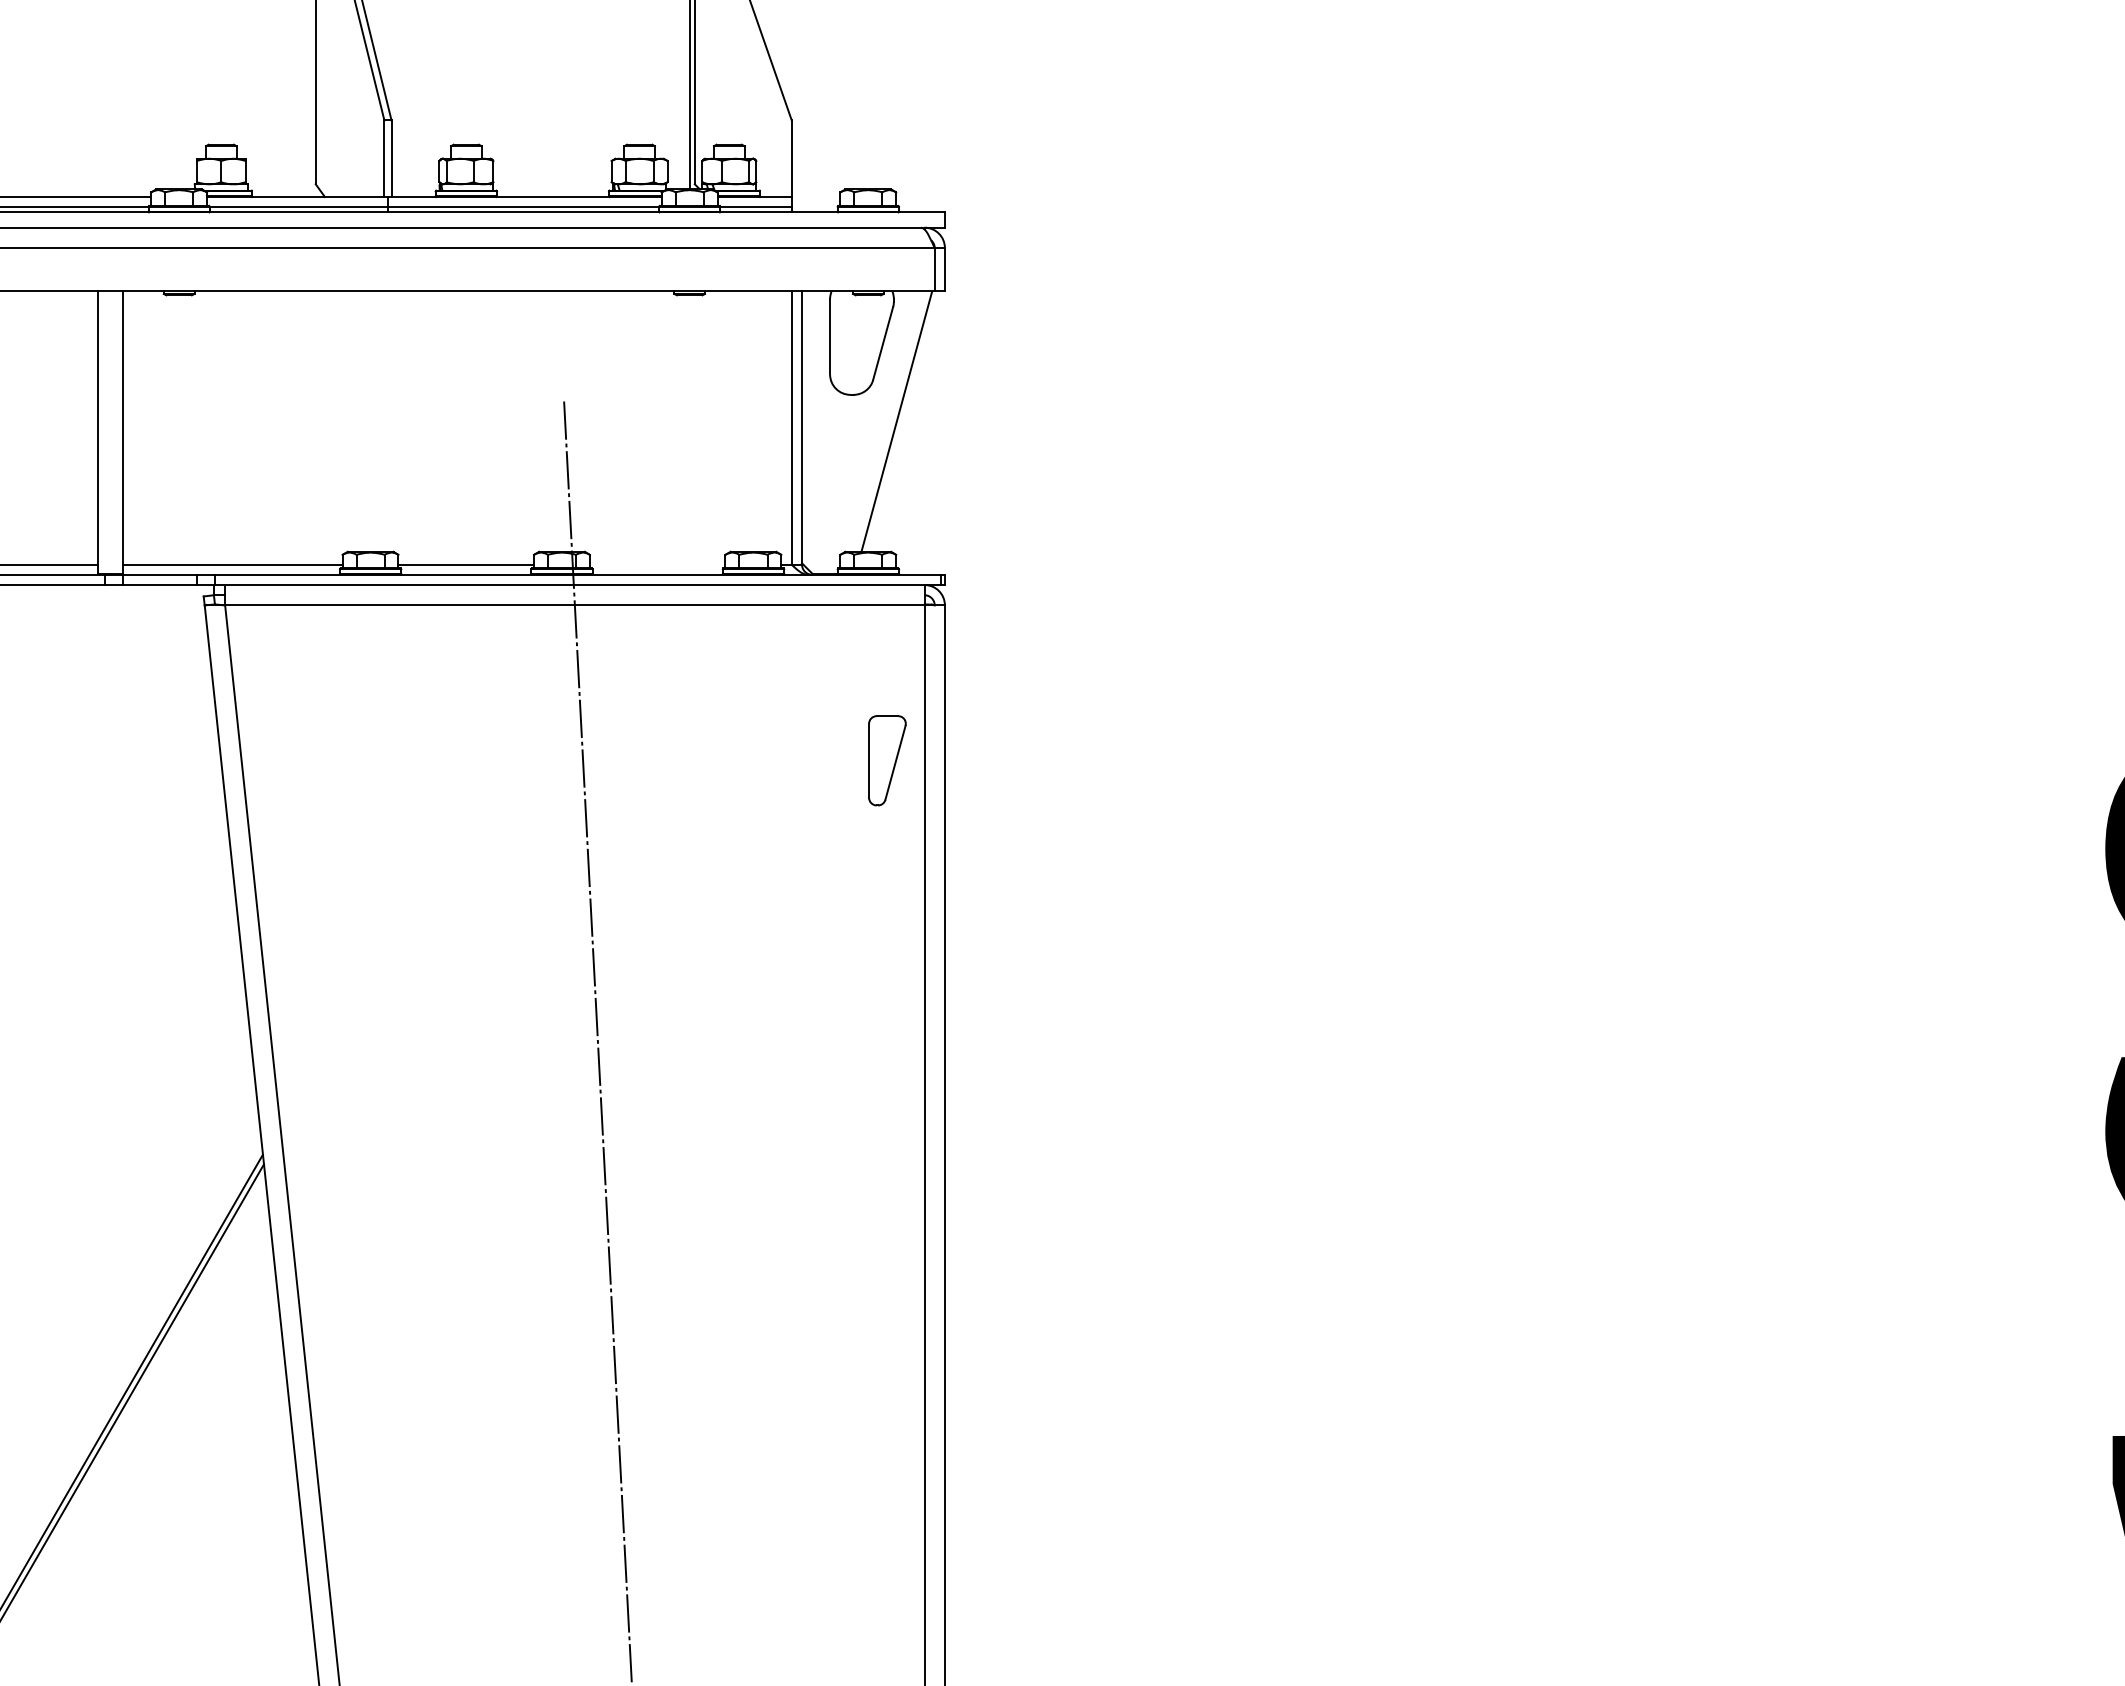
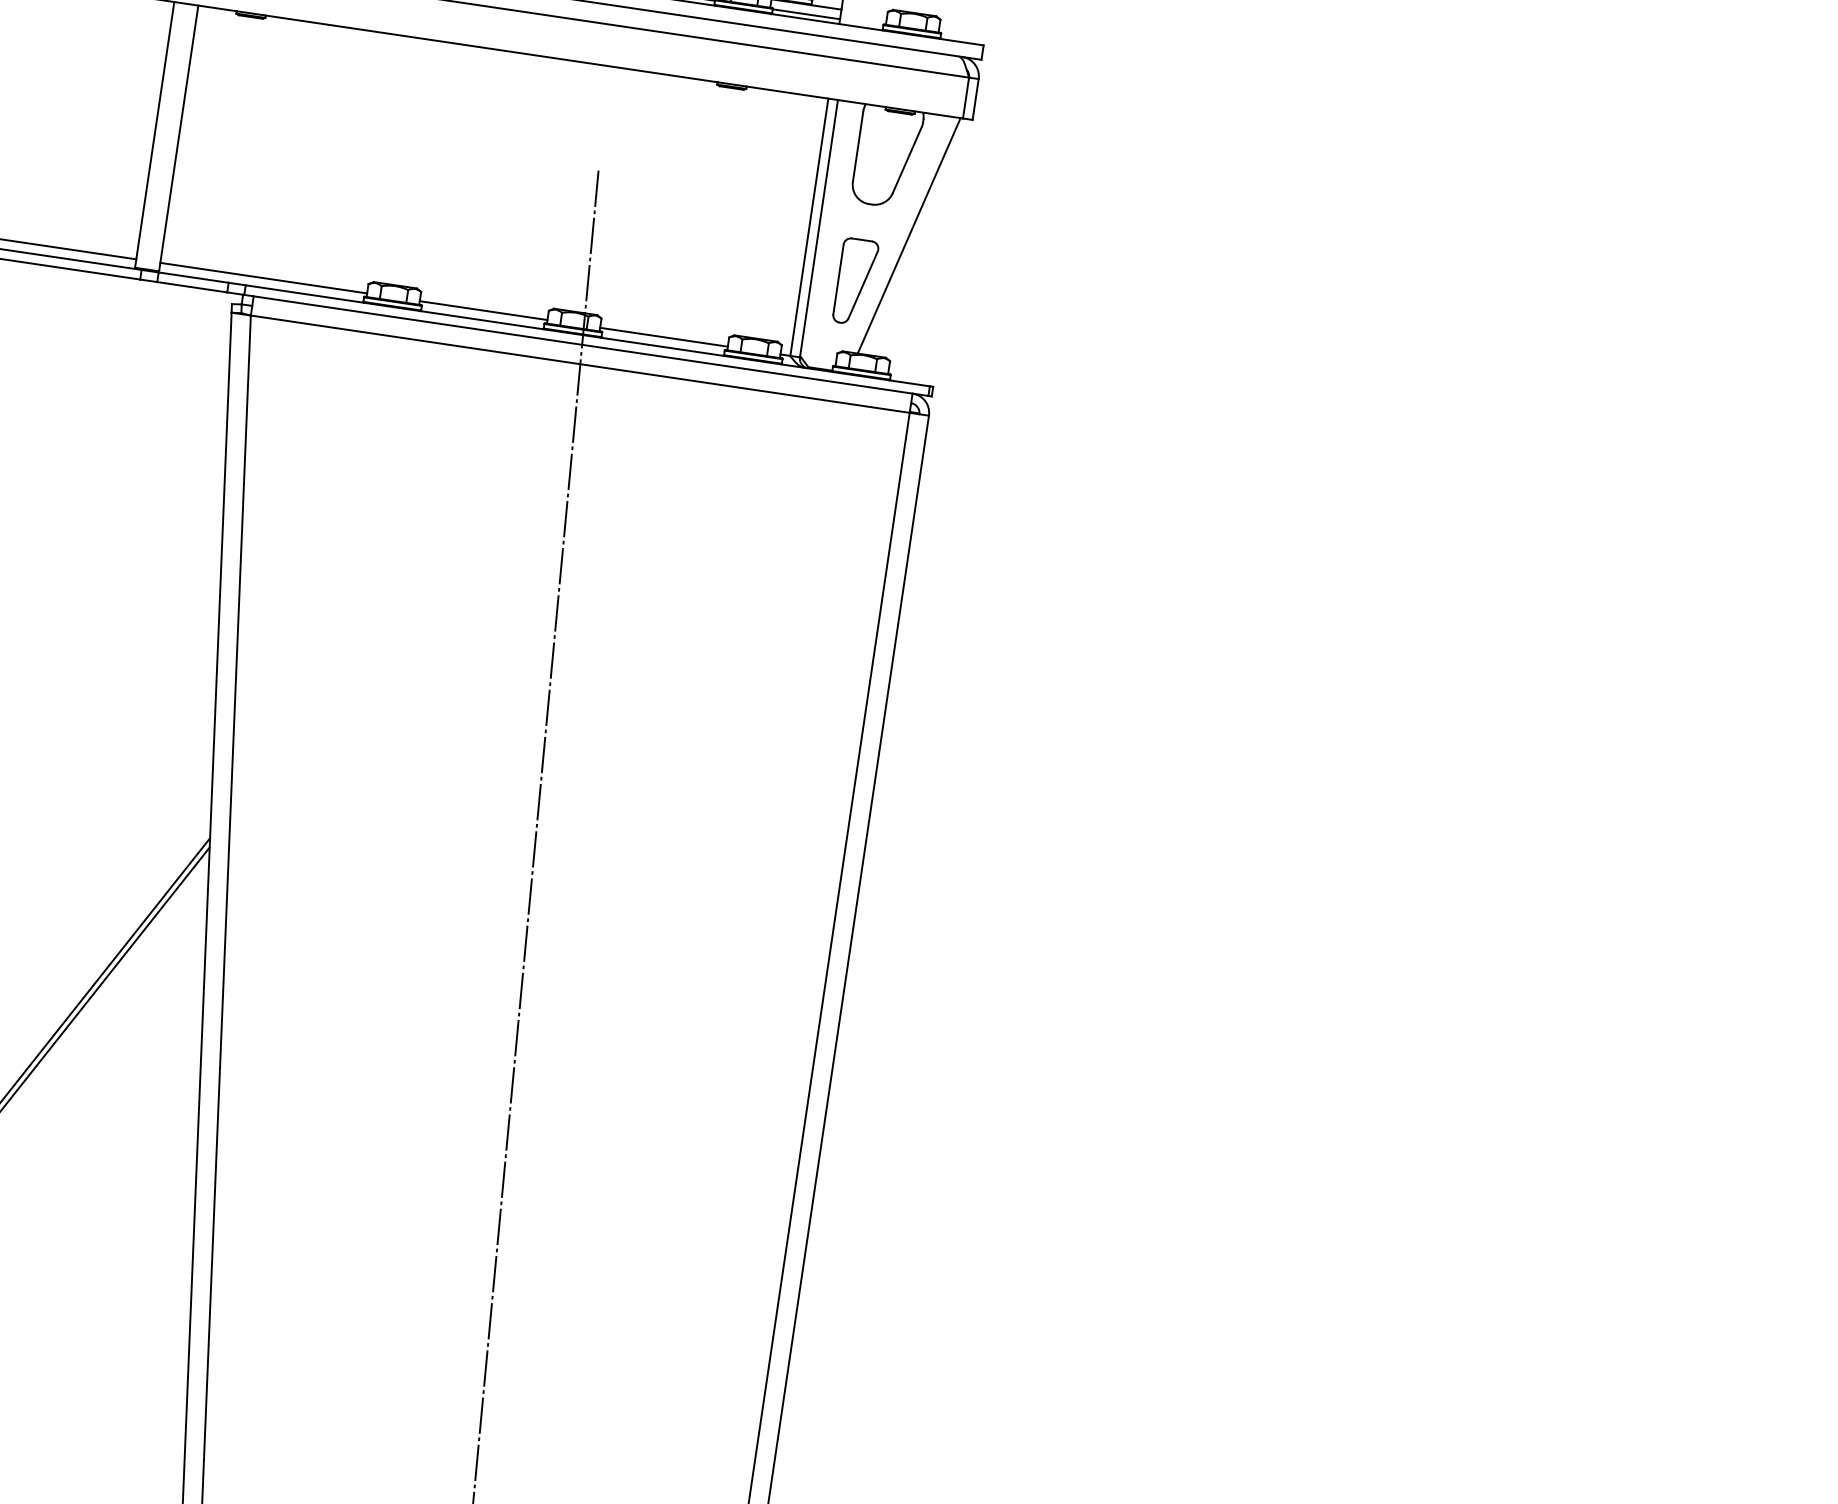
line: (657, 564) -> (663, 337), added
part: (887, 760) -> (855, 281), moved

